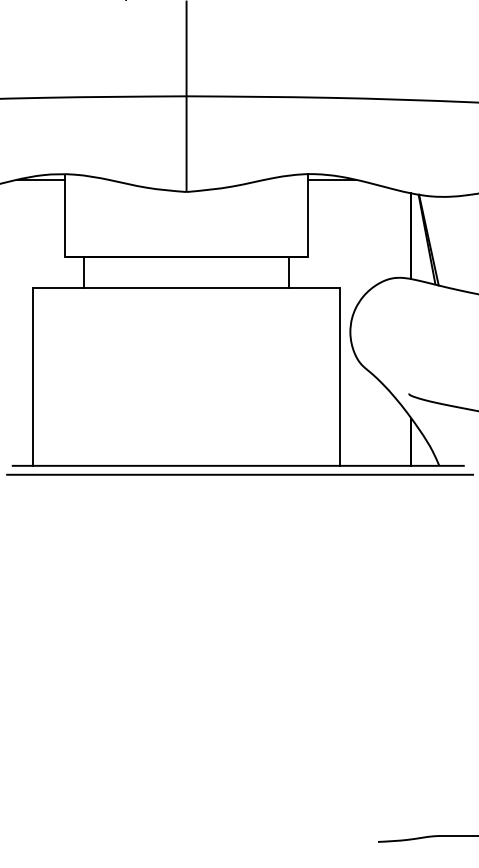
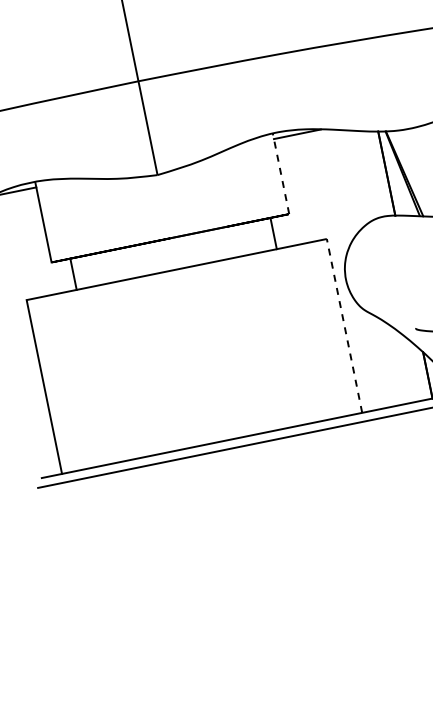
line: (307, 214) -> (280, 172), solid -> dashed
line: (339, 377) -> (344, 326), solid -> dashed

